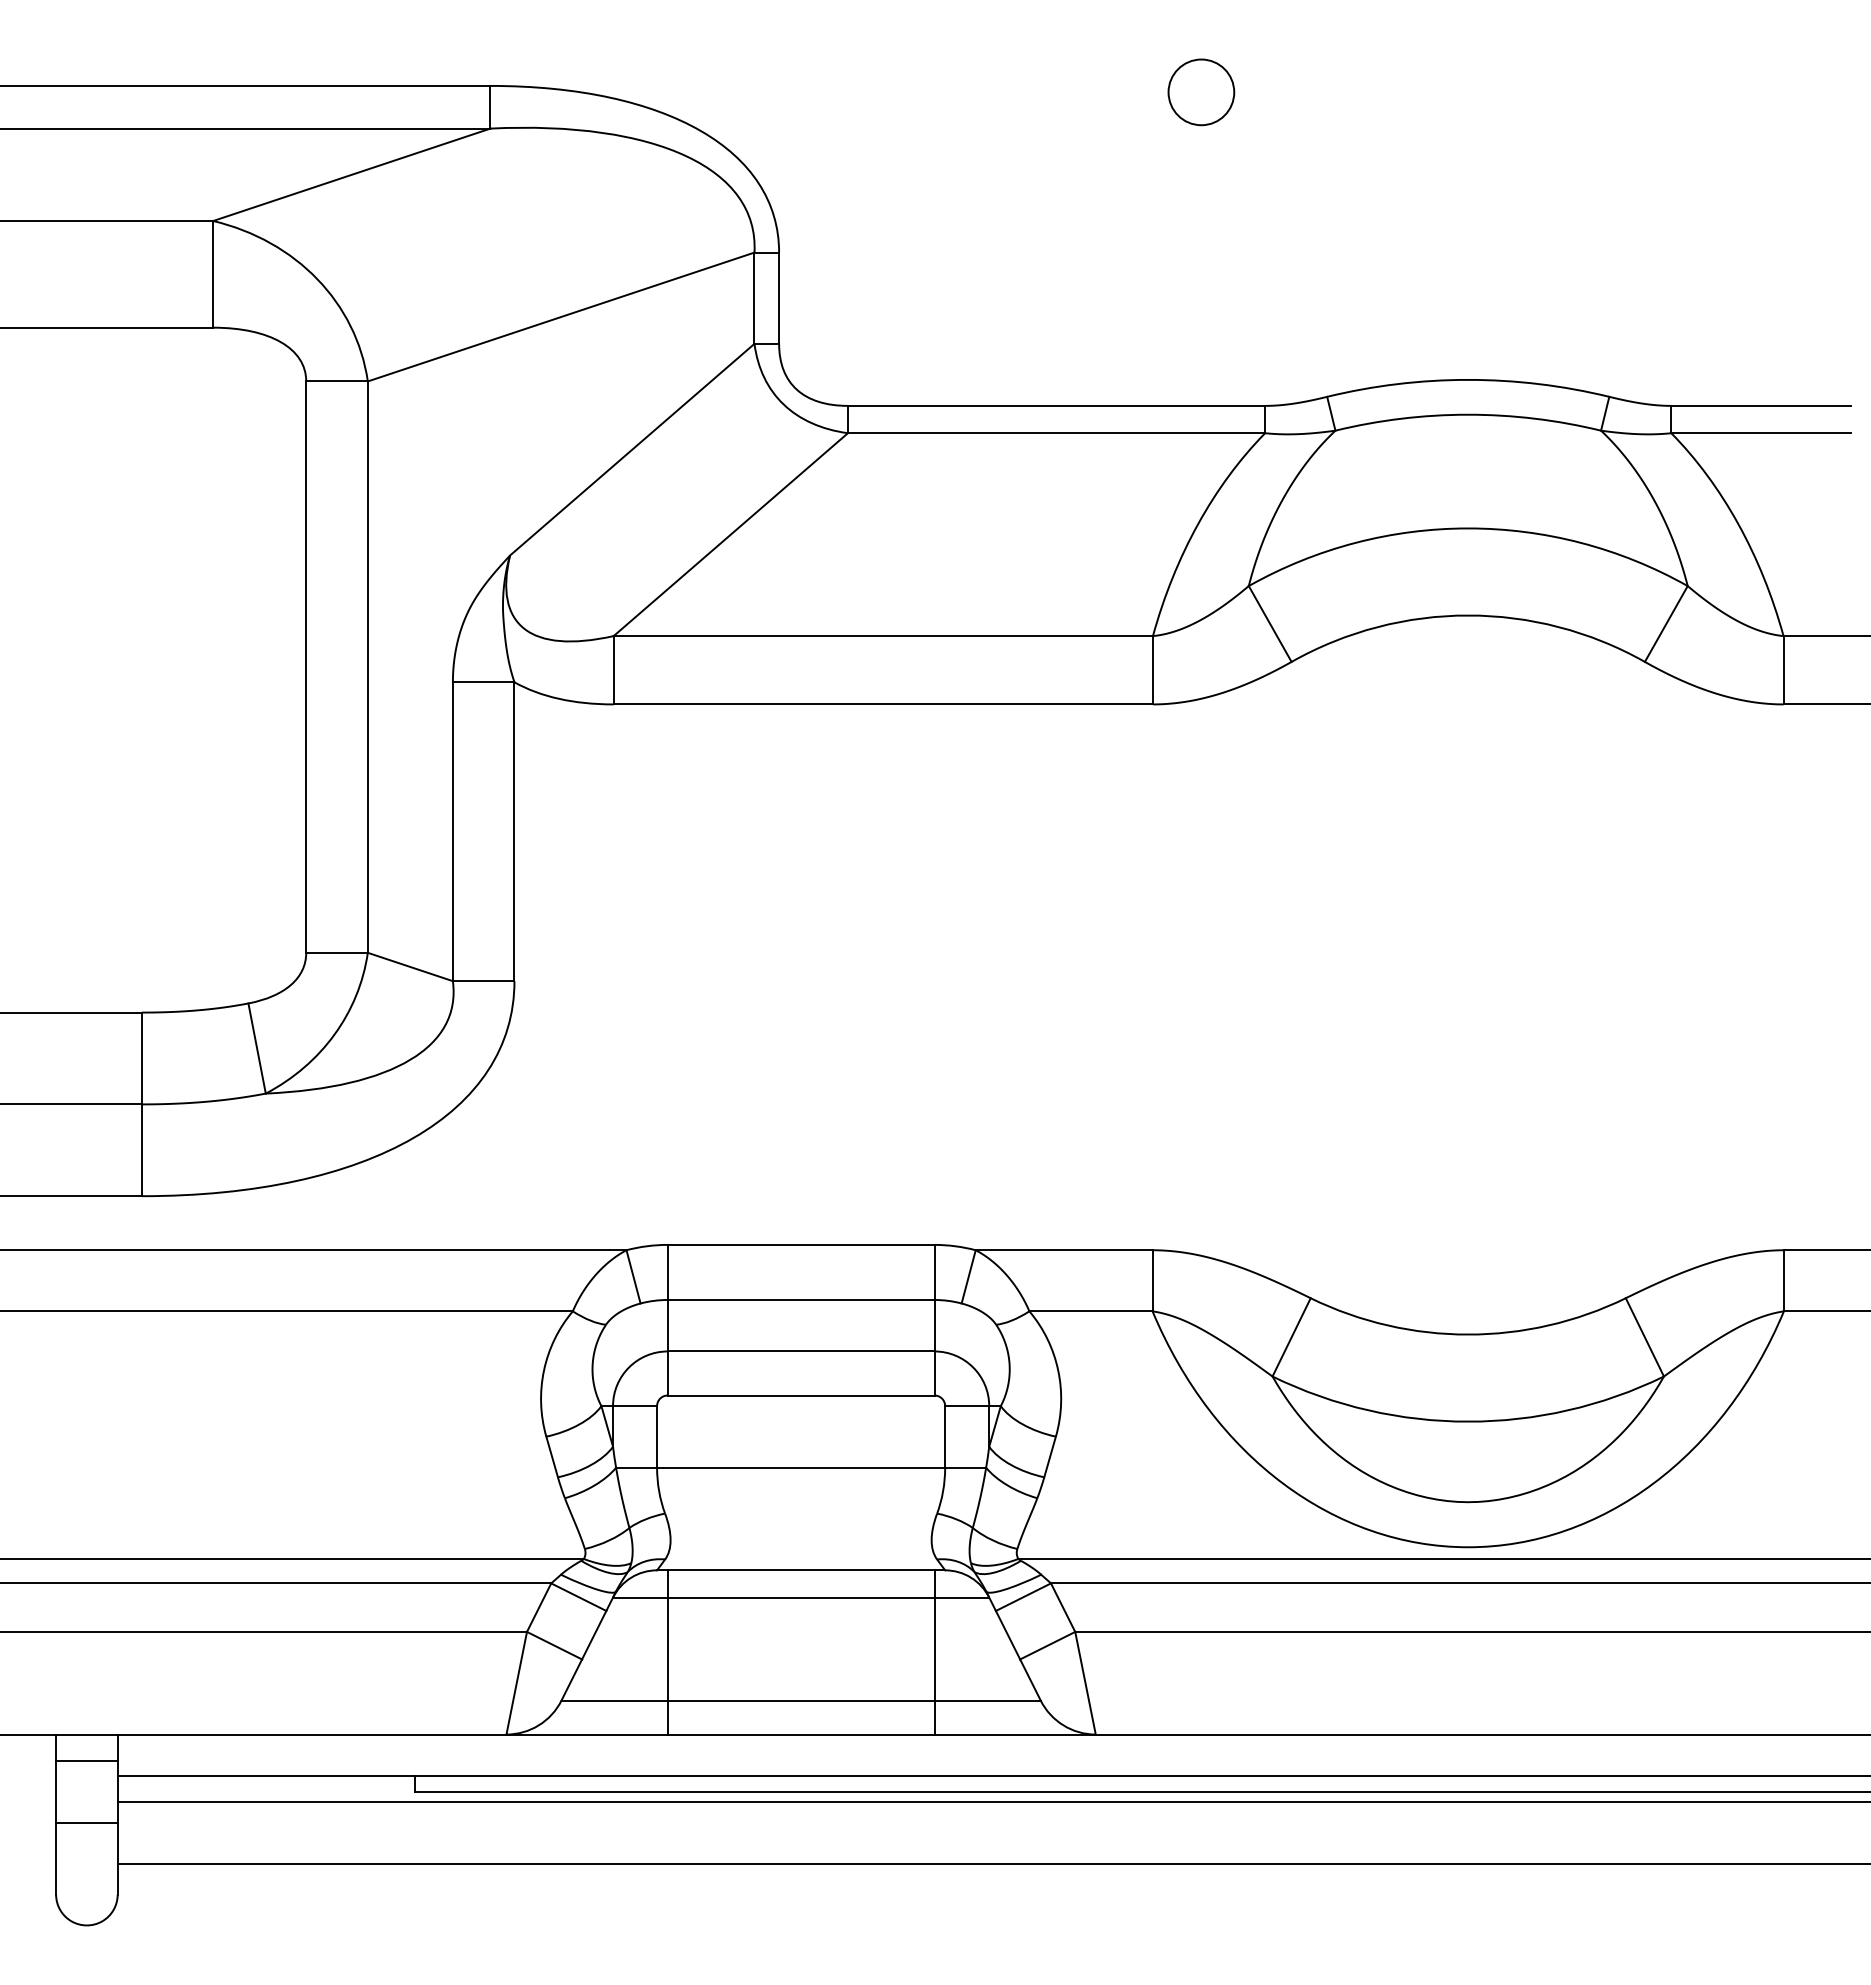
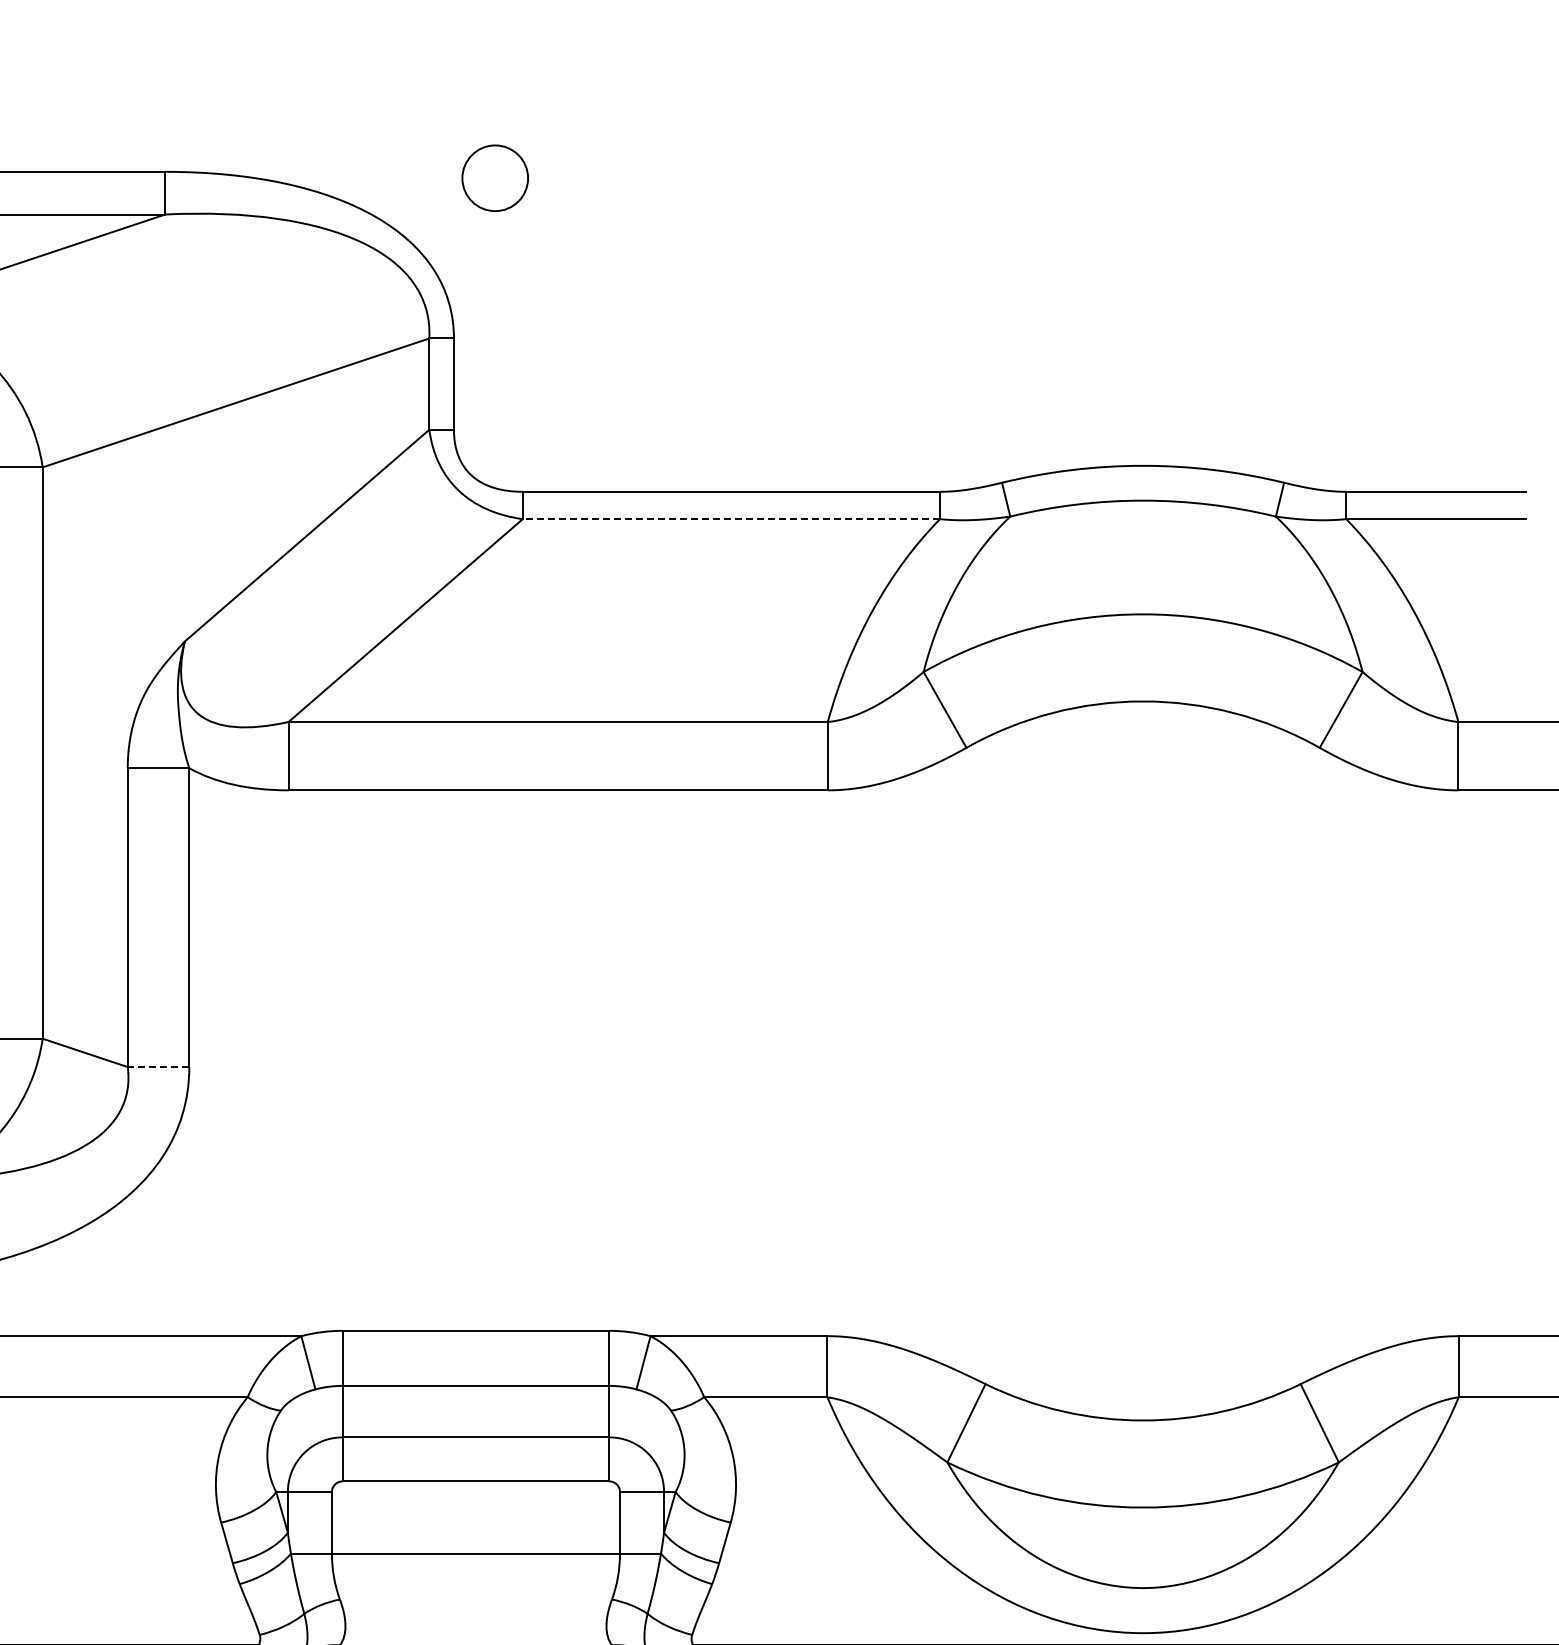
circle: (1201, 92) -> (495, 178), moved
line: (1056, 433) -> (731, 519), solid -> dashed
line: (483, 981) -> (158, 1067), solid -> dashed

